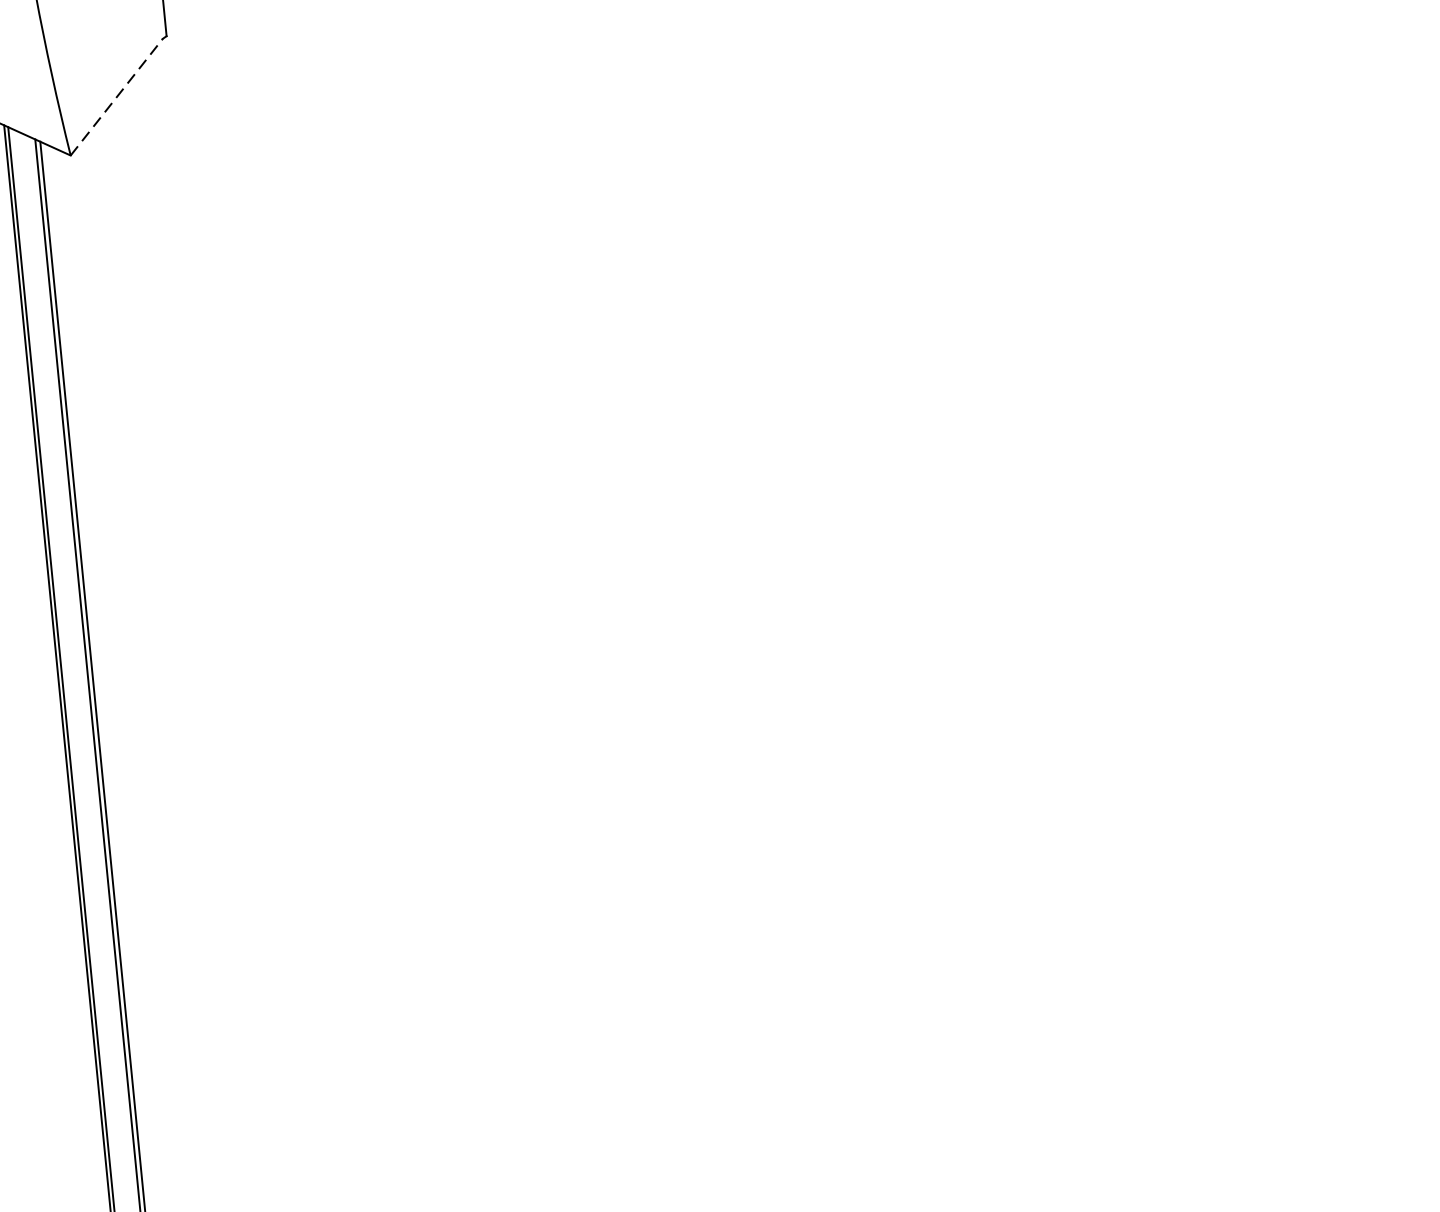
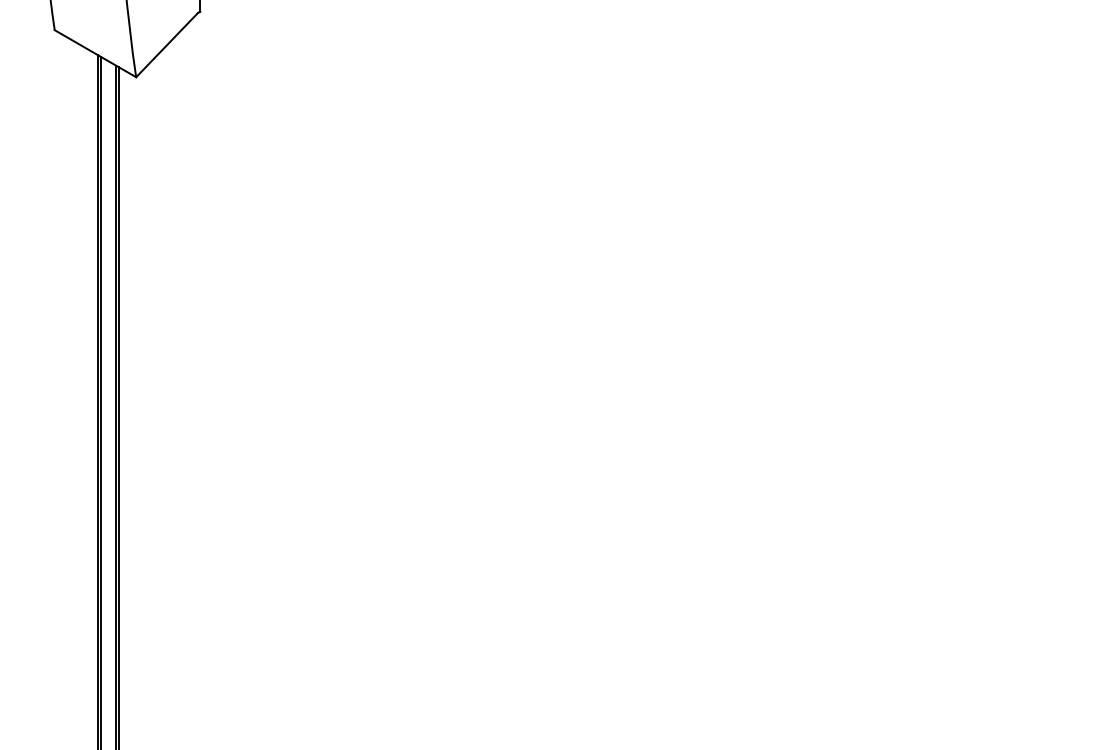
line: (117, 97) -> (167, 45), dashed -> solid

